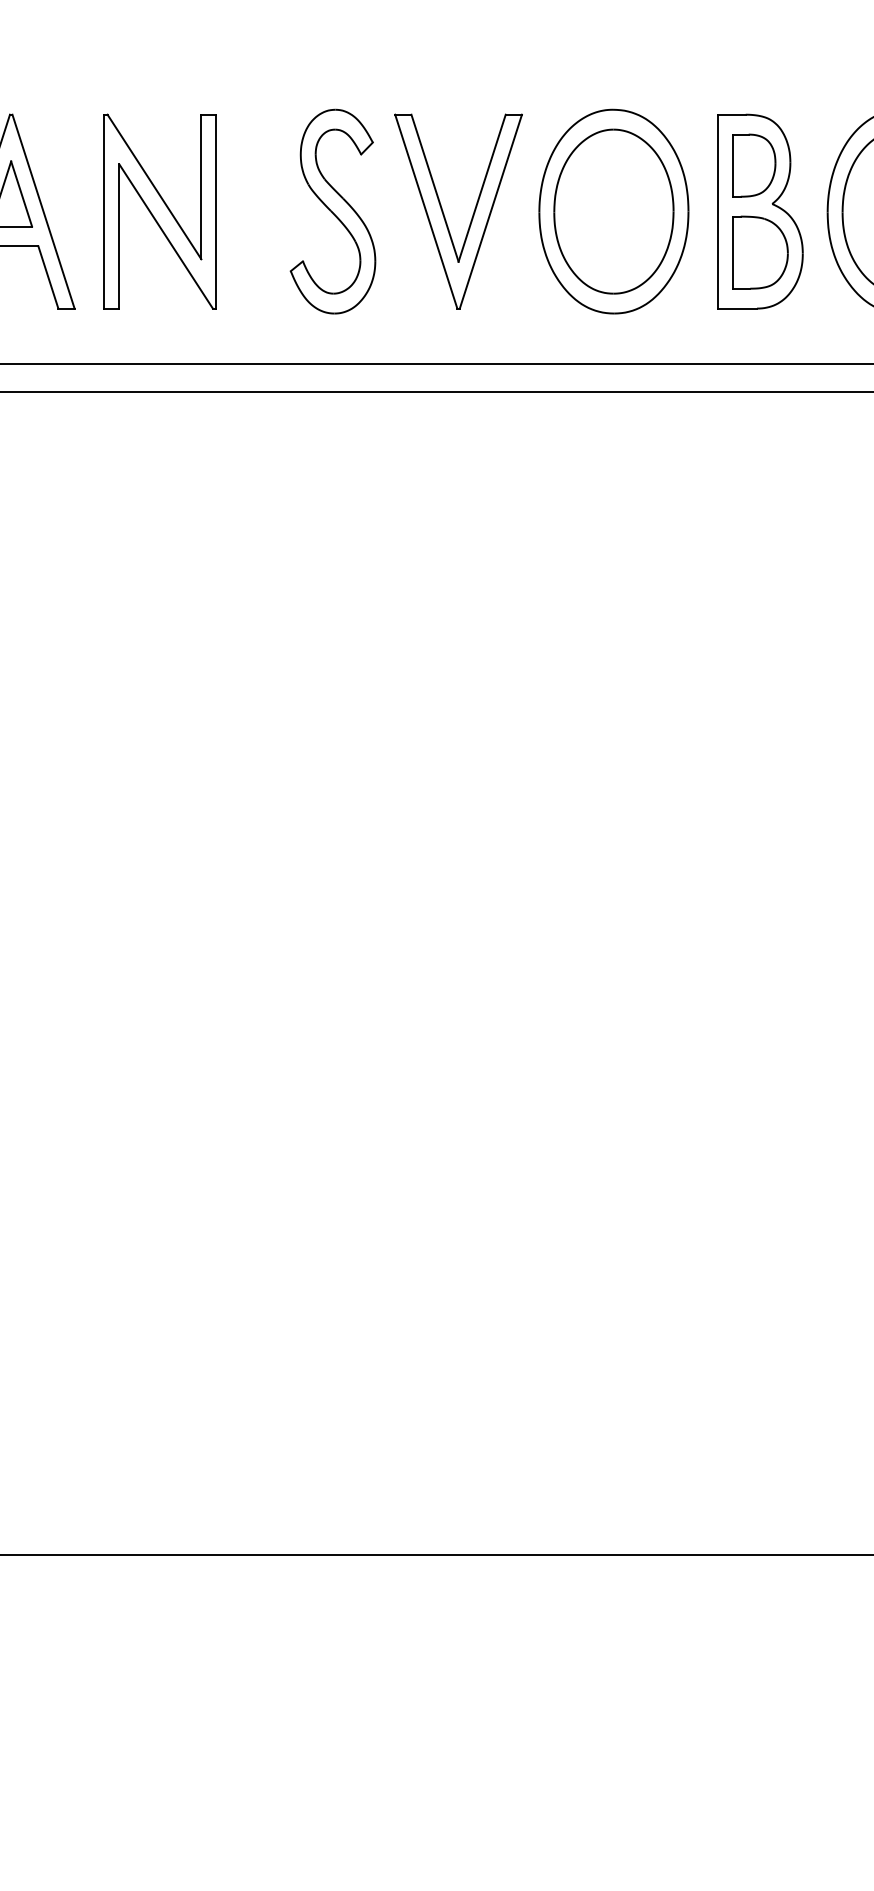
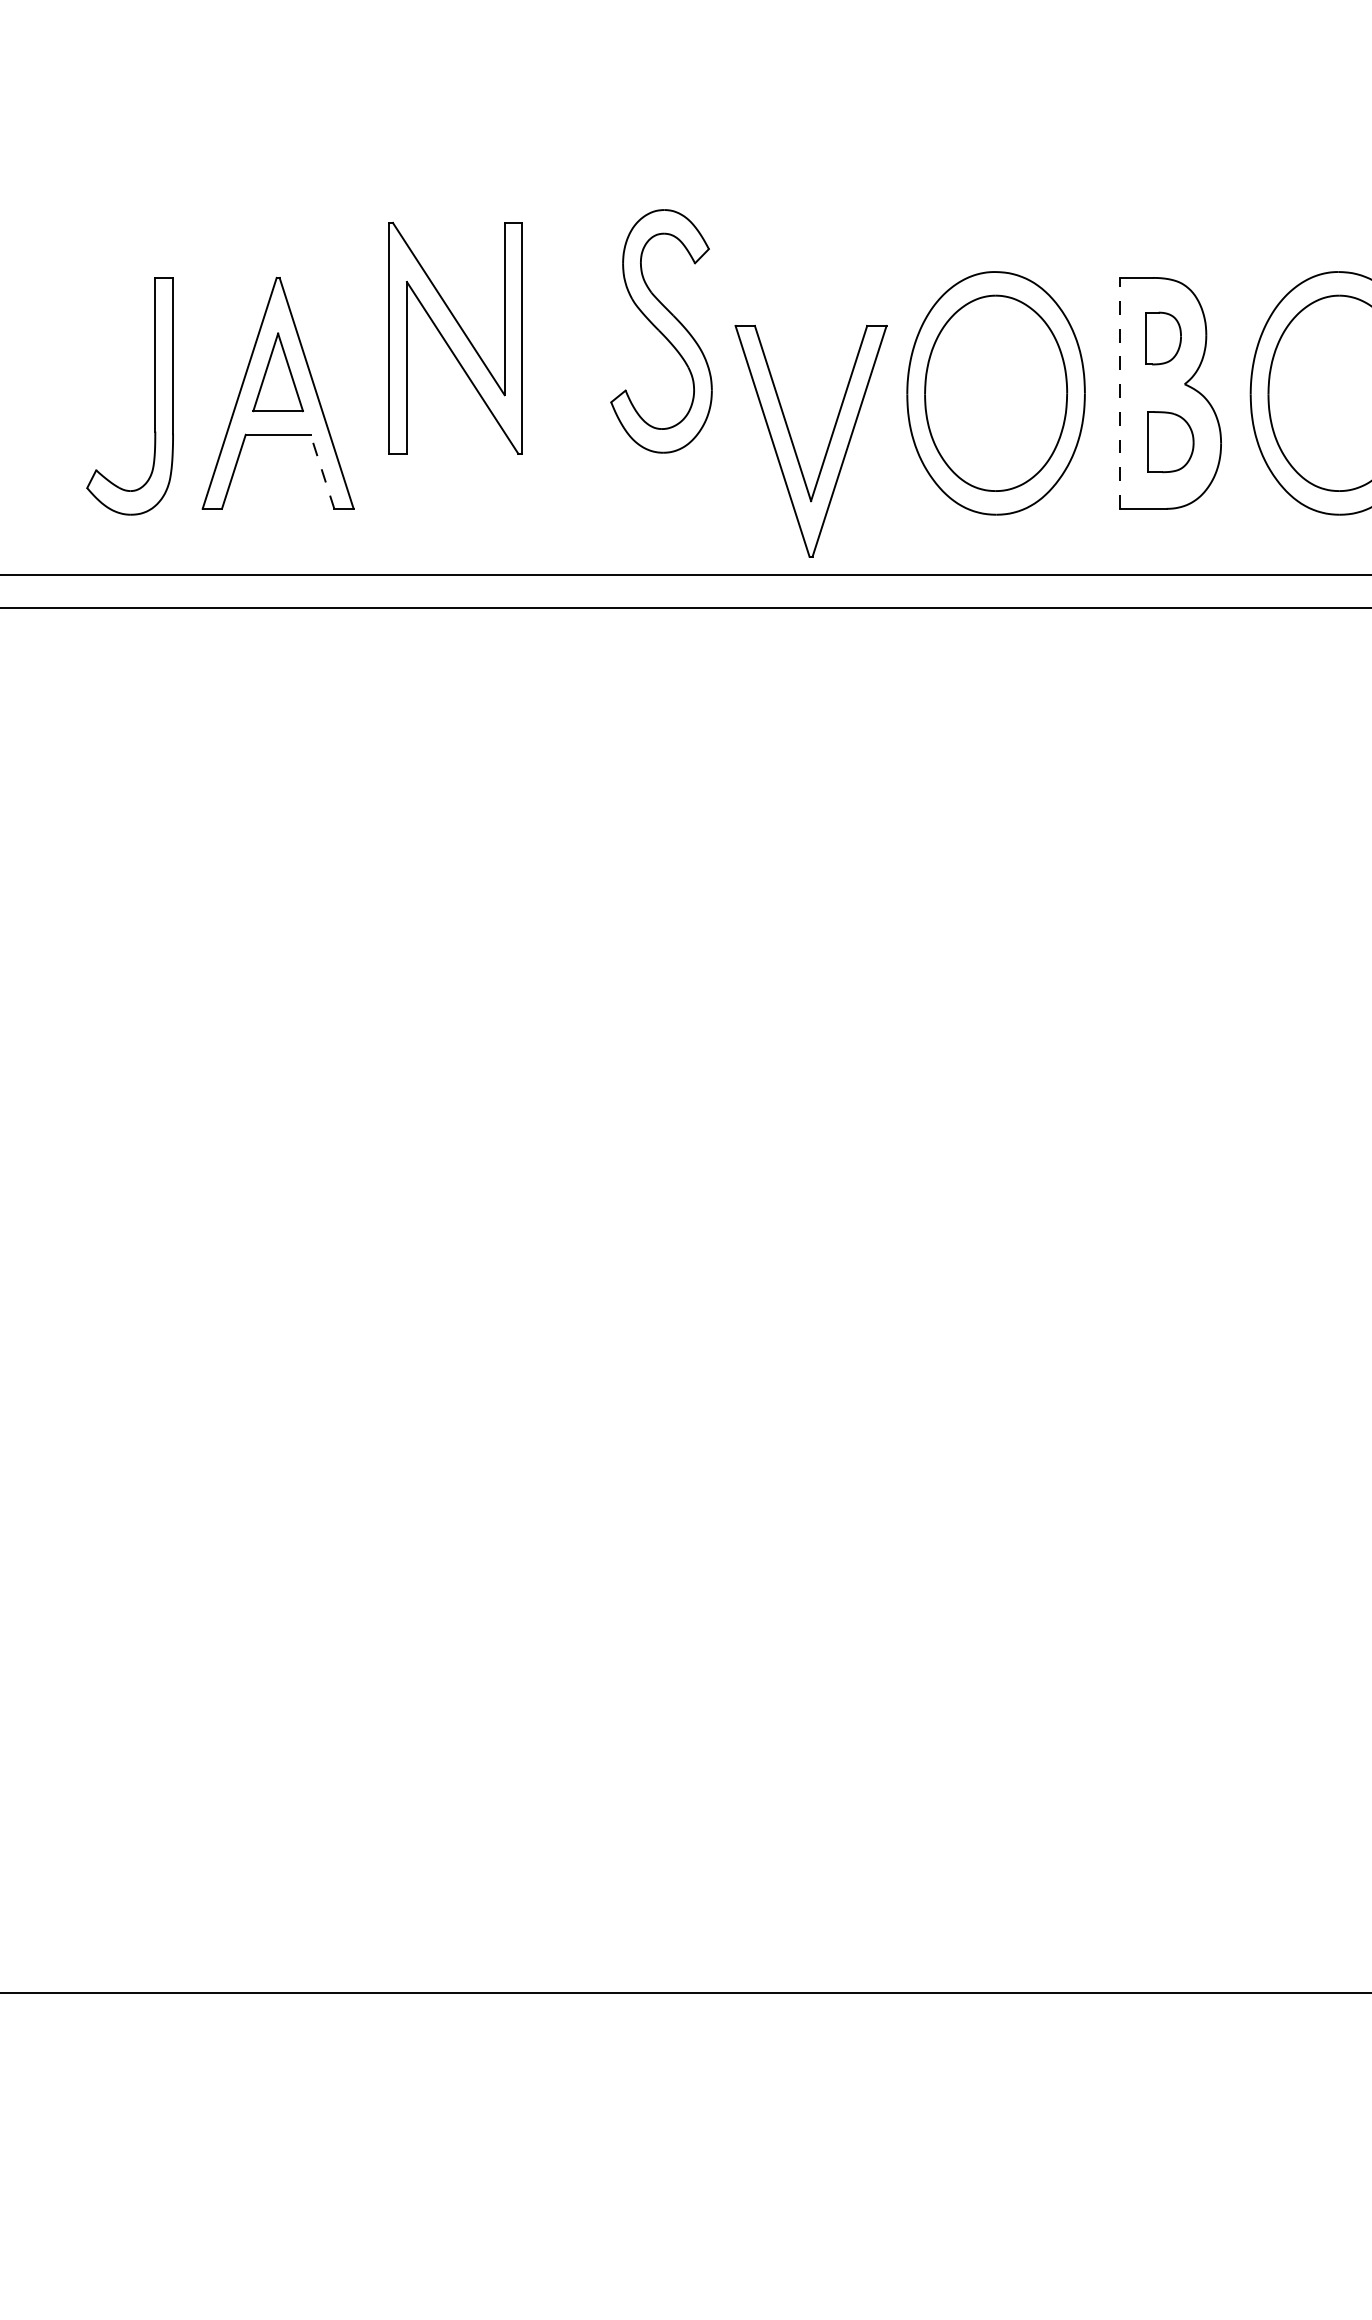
part: (754, 165) -> (1163, 338), size x0.7
part: (160, 210) -> (455, 337), moved
line: (718, 210) -> (1120, 392), solid -> dashed
part: (333, 211) -> (661, 331), moved
part: (444, 215) -> (794, 445), moved
part: (760, 252) -> (1170, 441), size x0.7
line: (48, 277) -> (322, 471), solid -> dashed

